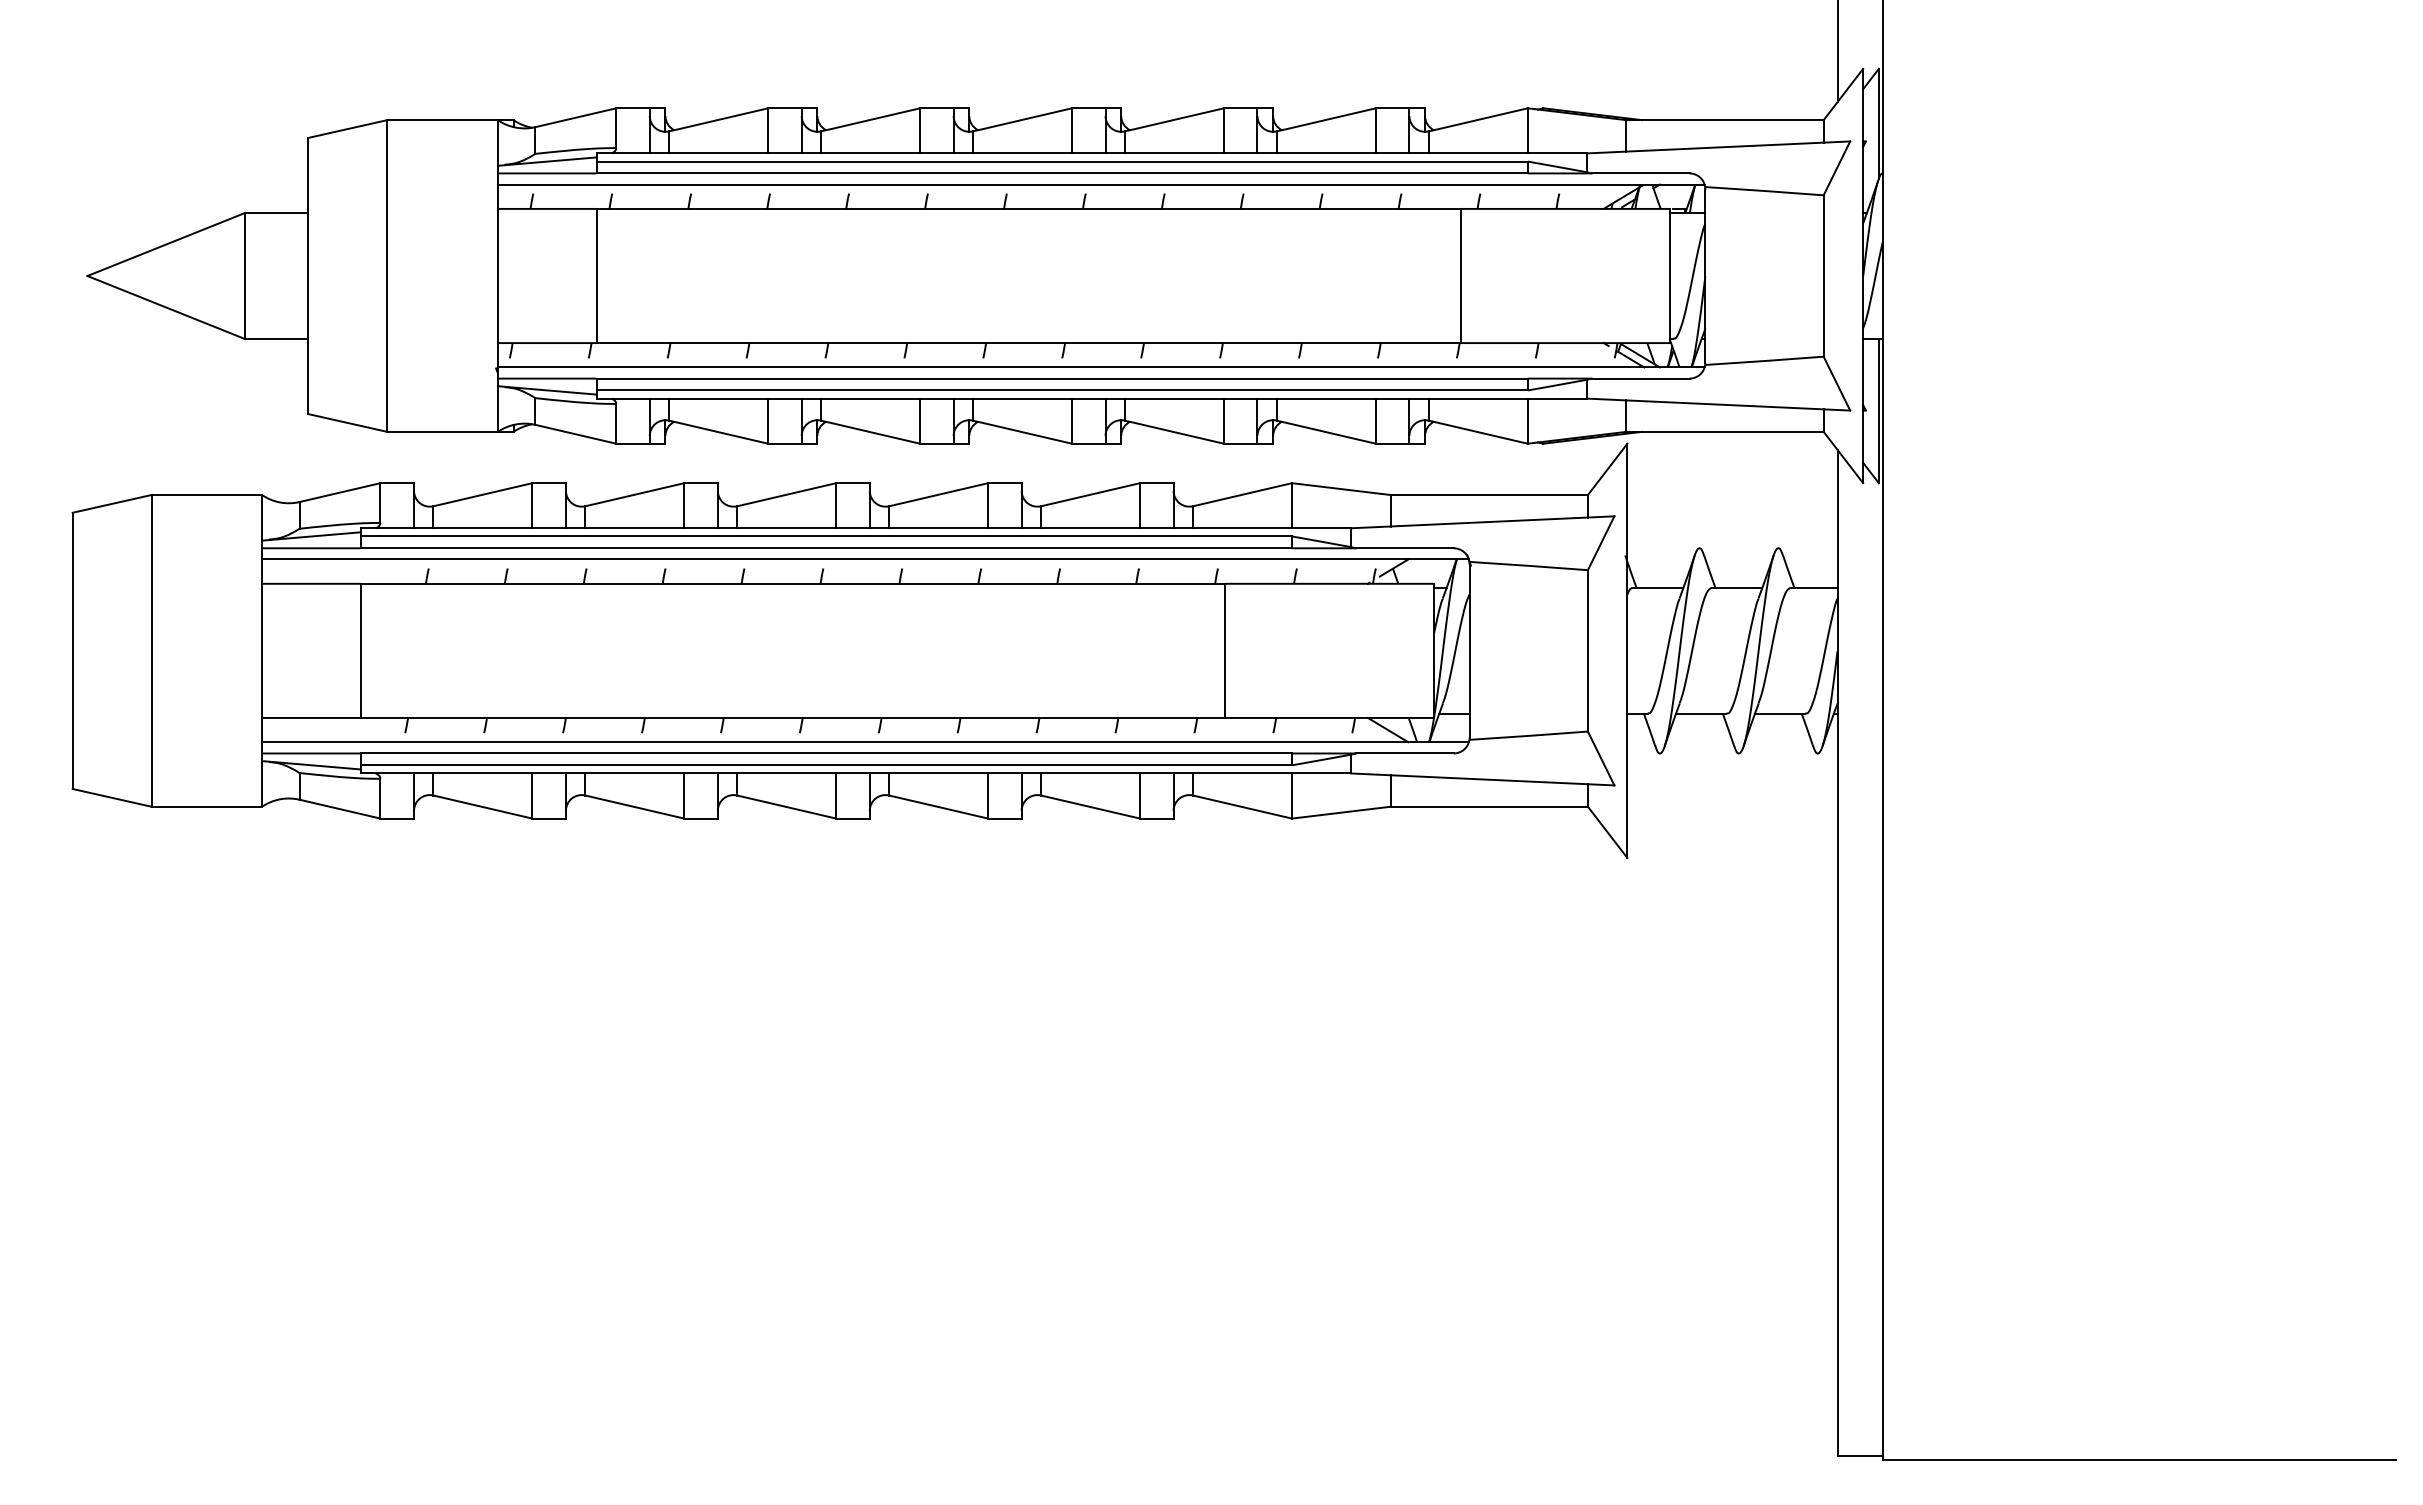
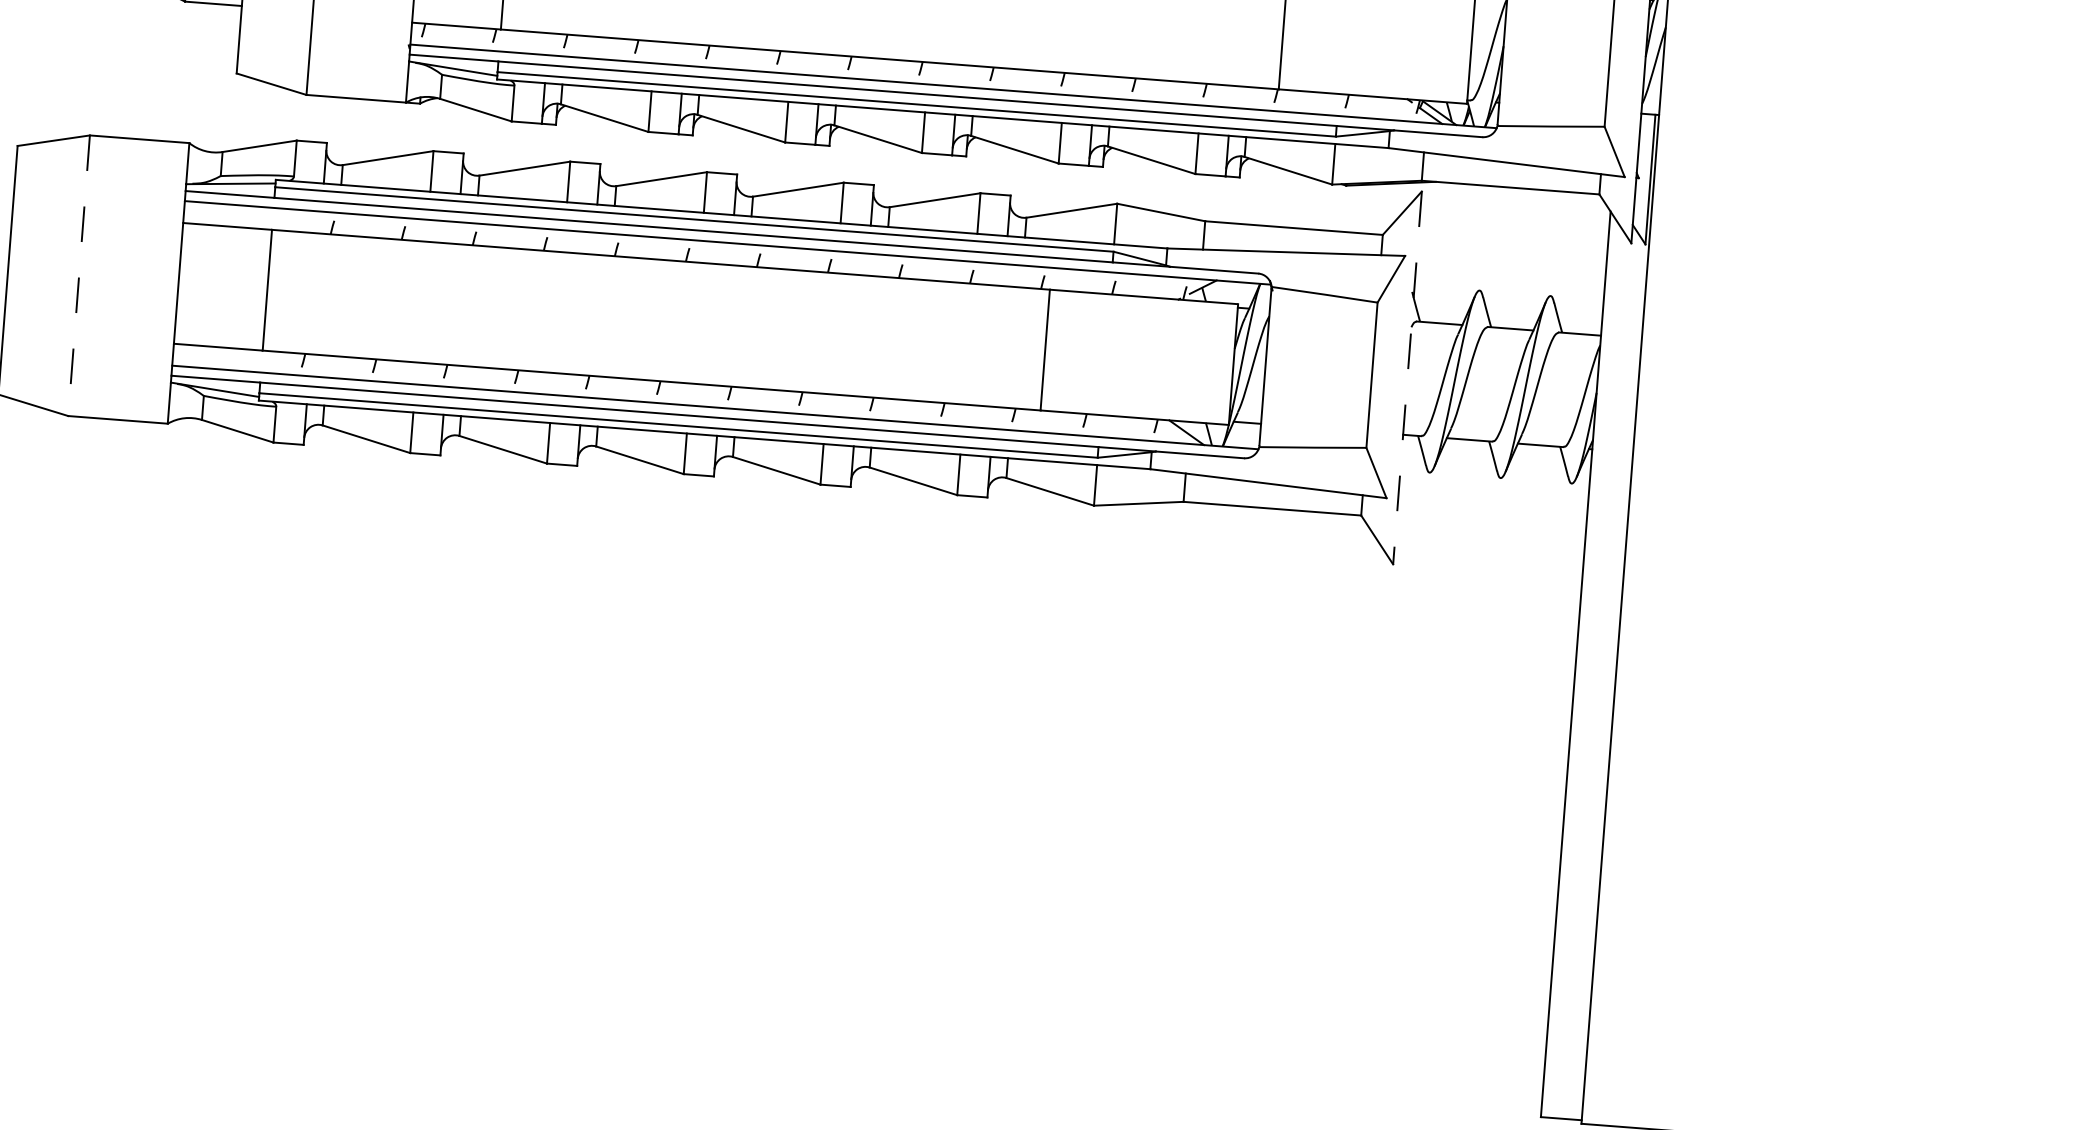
line: (151, 650) -> (79, 275), solid -> dashed
line: (1627, 651) -> (1407, 378), solid -> dashed

